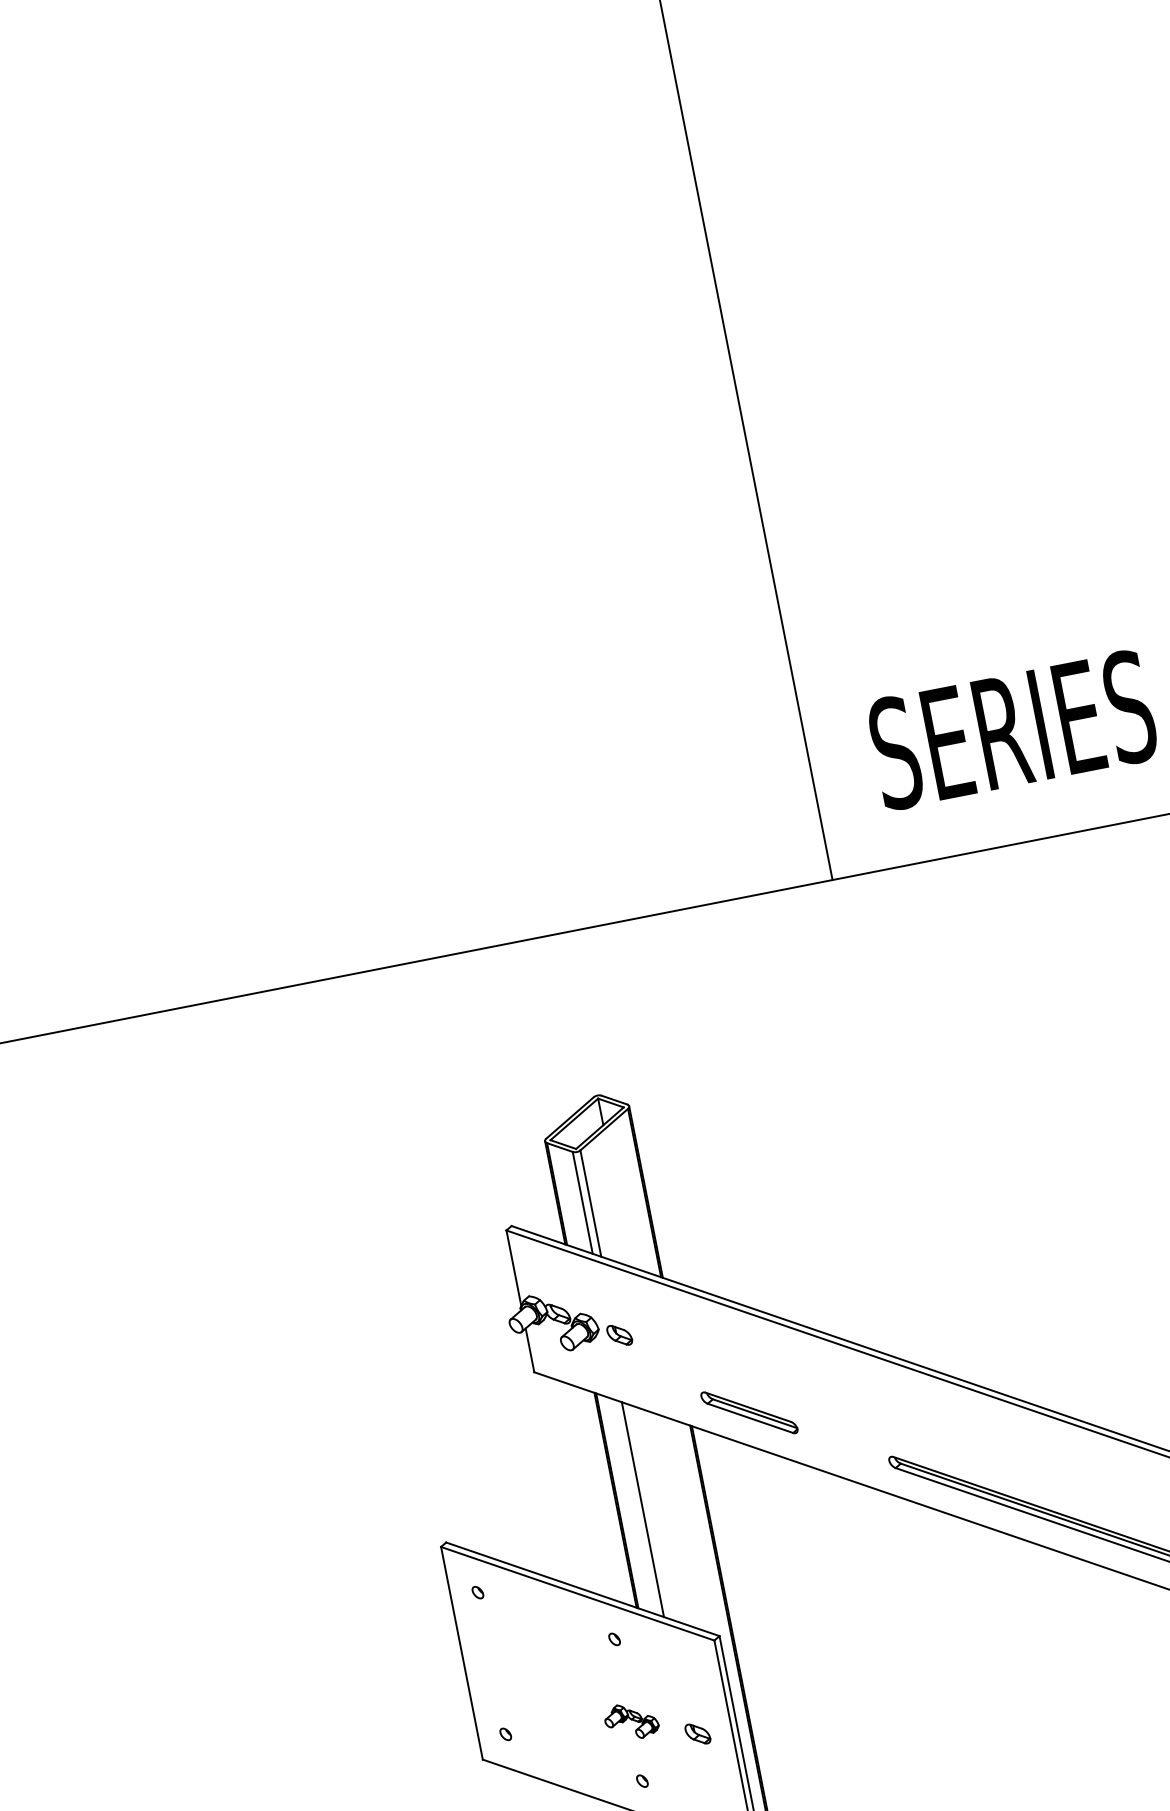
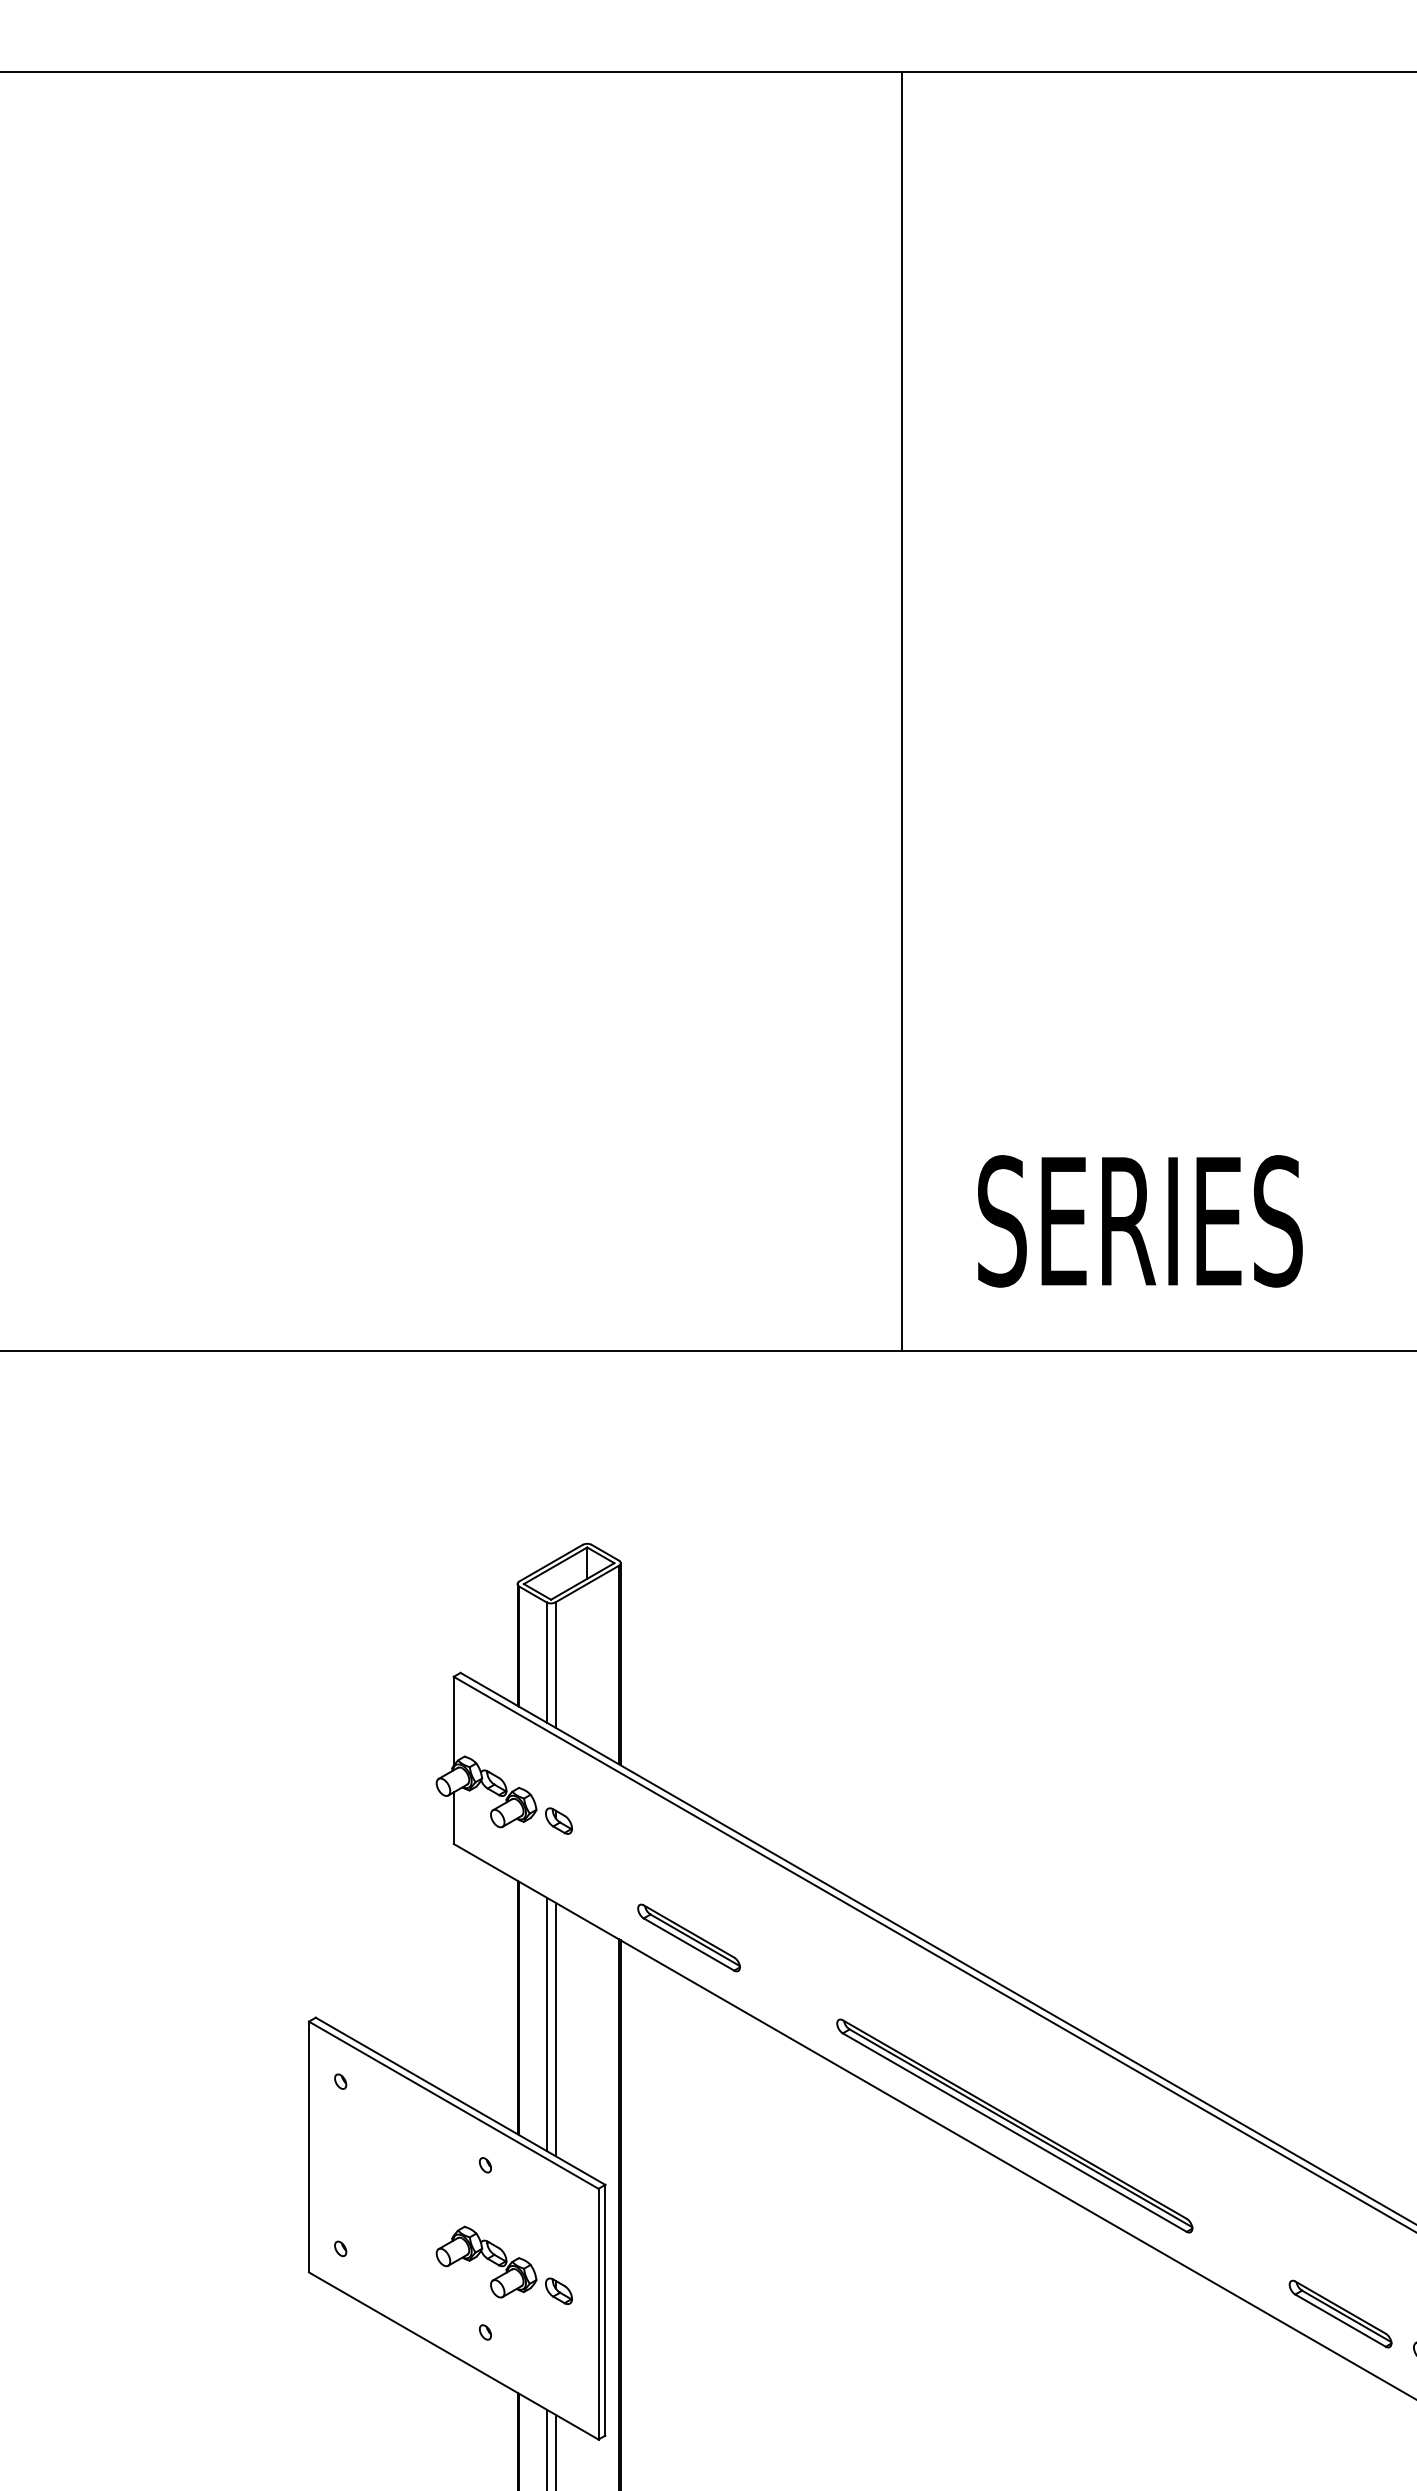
line: (651, 1512) -> (555, 2029), added
part: (631, 1720) -> (486, 2261), size x1.67

